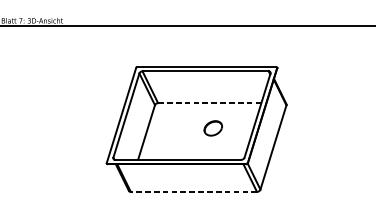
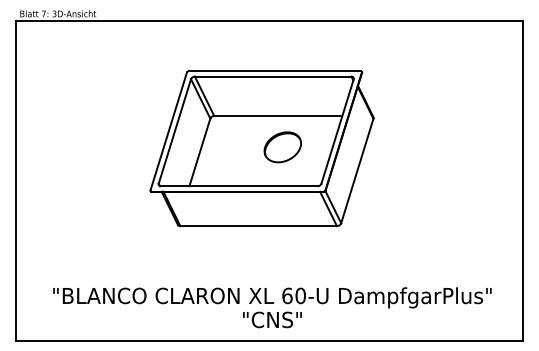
line: (209, 103) -> (278, 116), dashed -> solid
part: (213, 128) -> (282, 147), size x1.67
line: (193, 192) -> (258, 226), dashed -> solid

